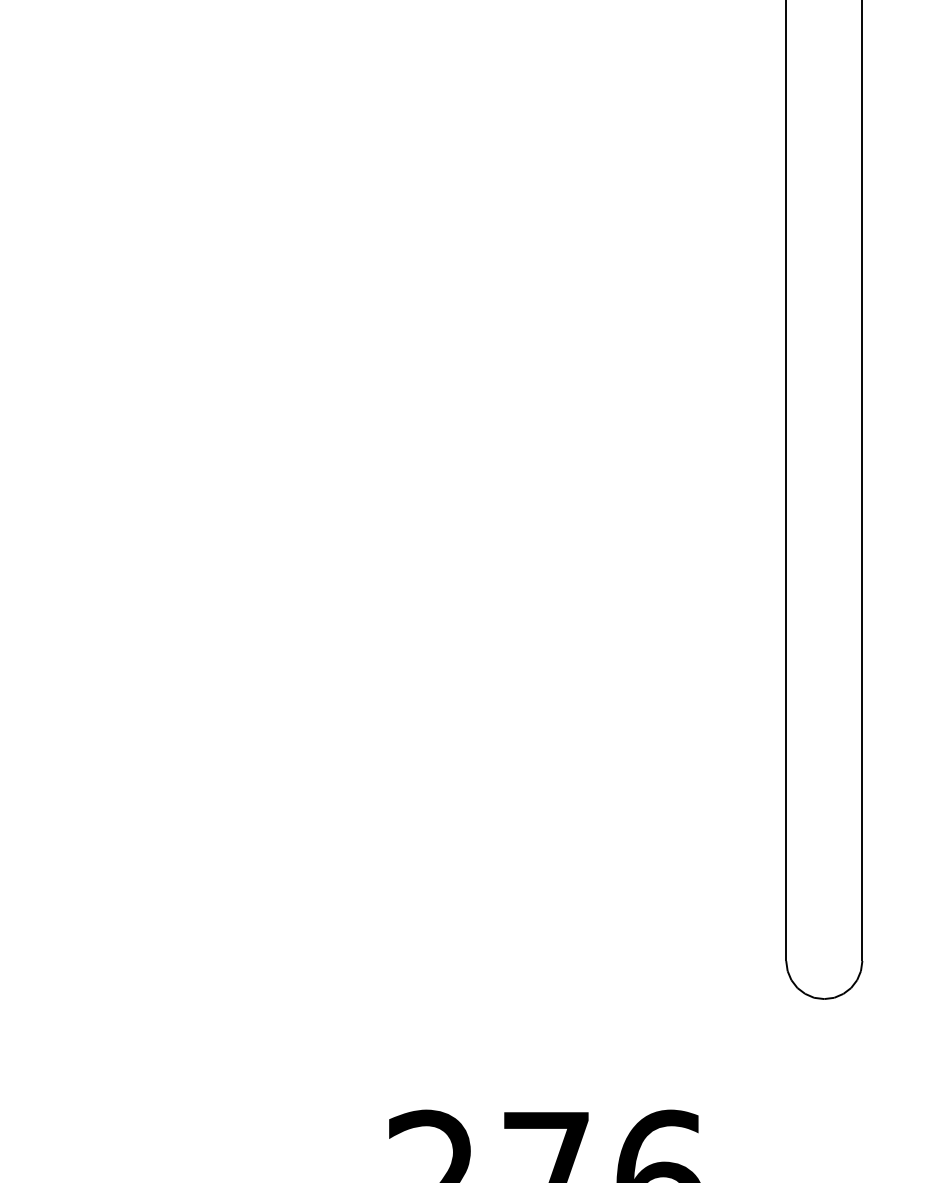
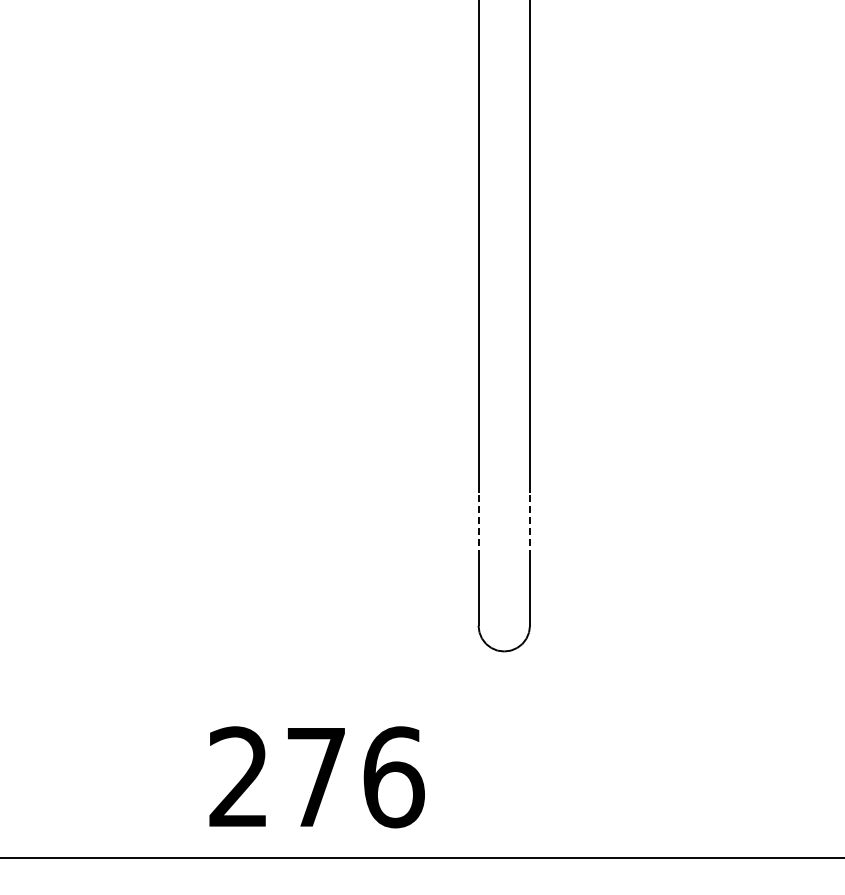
line: (786, 811) -> (478, 524), solid -> dashed
line: (863, 811) -> (530, 524), solid -> dashed

